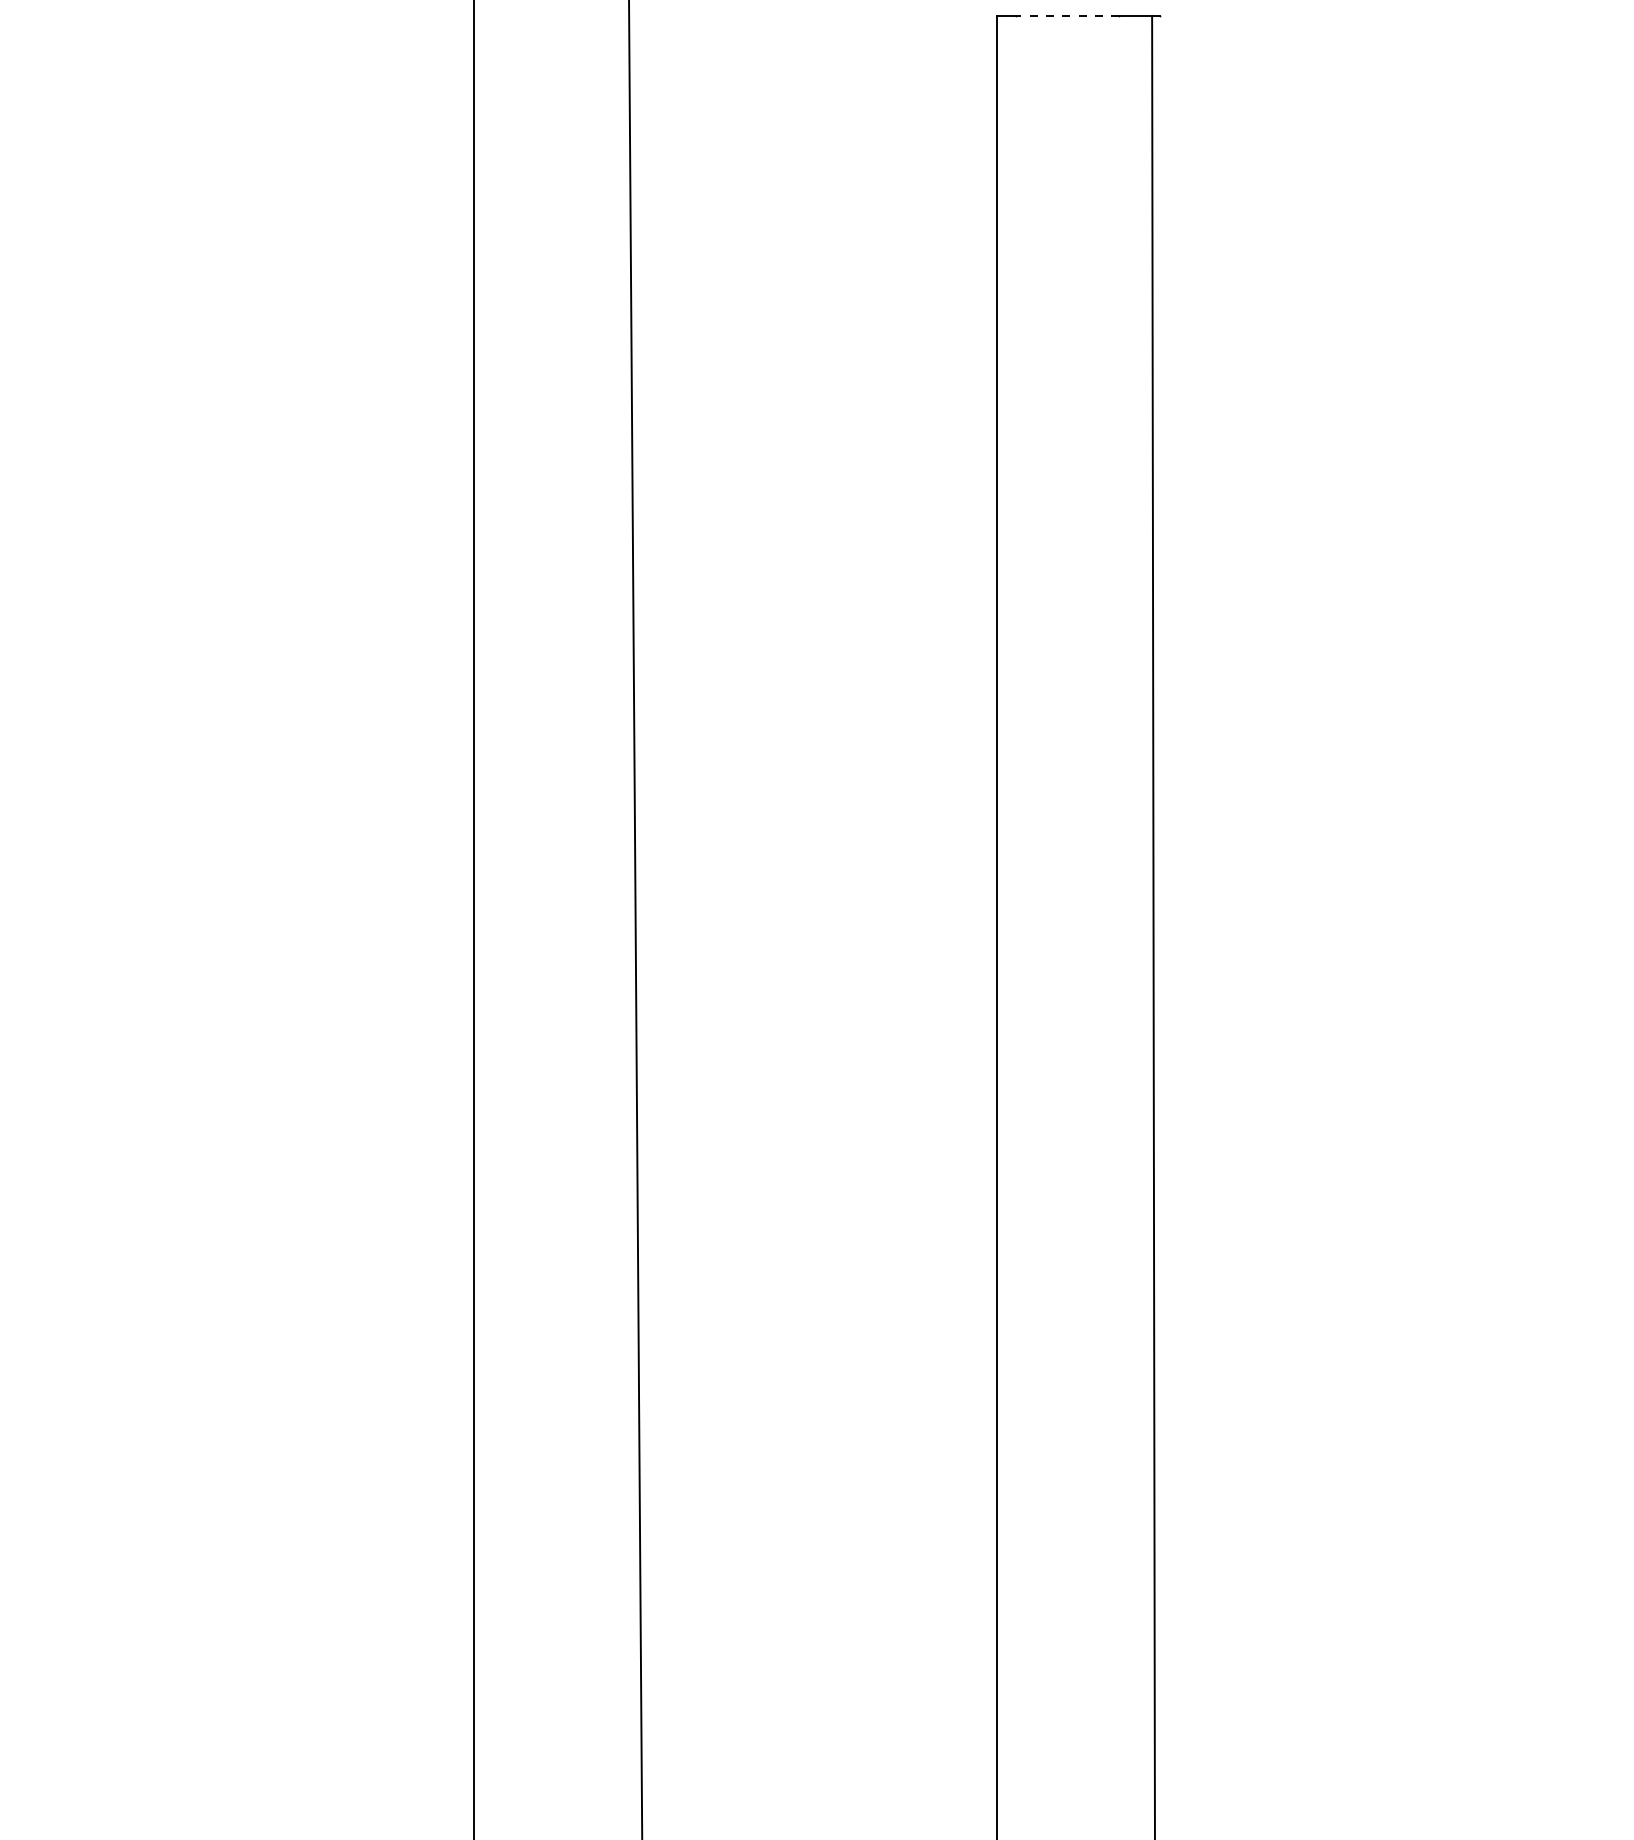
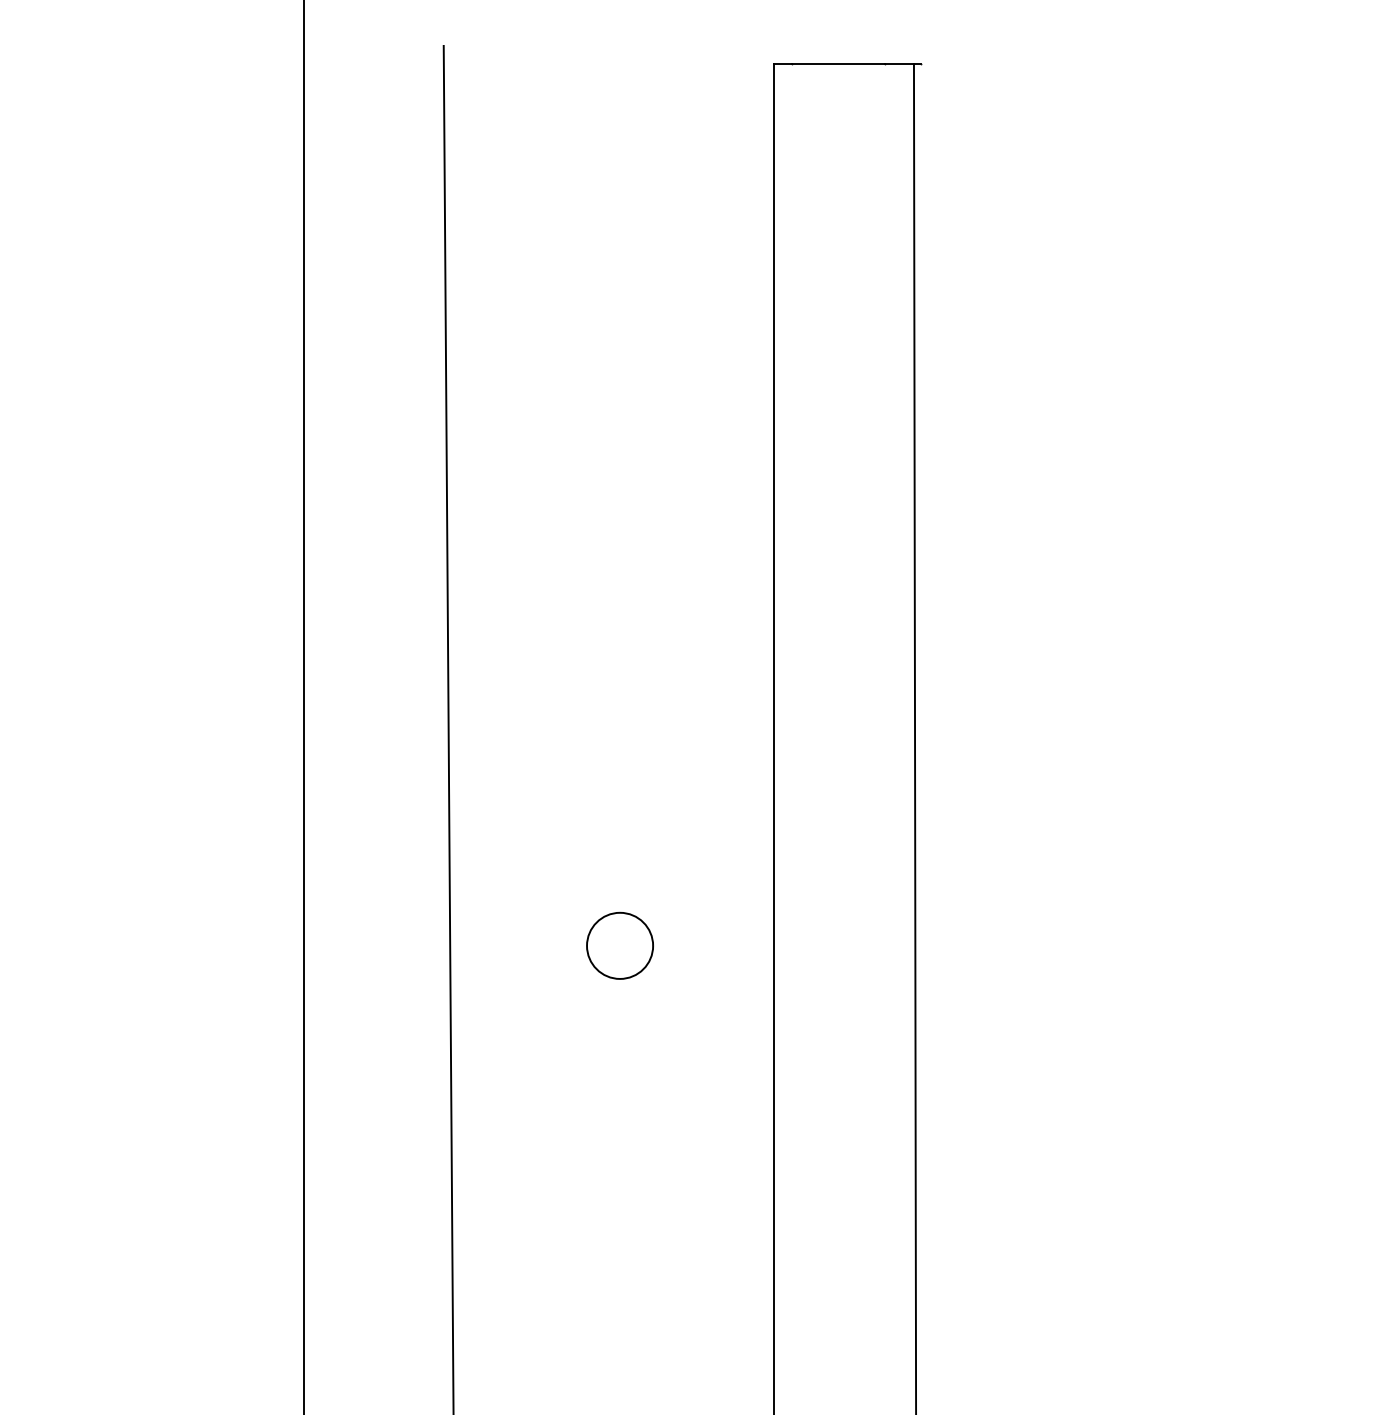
line: (1067, 15) -> (837, 63), dashed -> solid
circle: (824, 996) -> (619, 945), added

